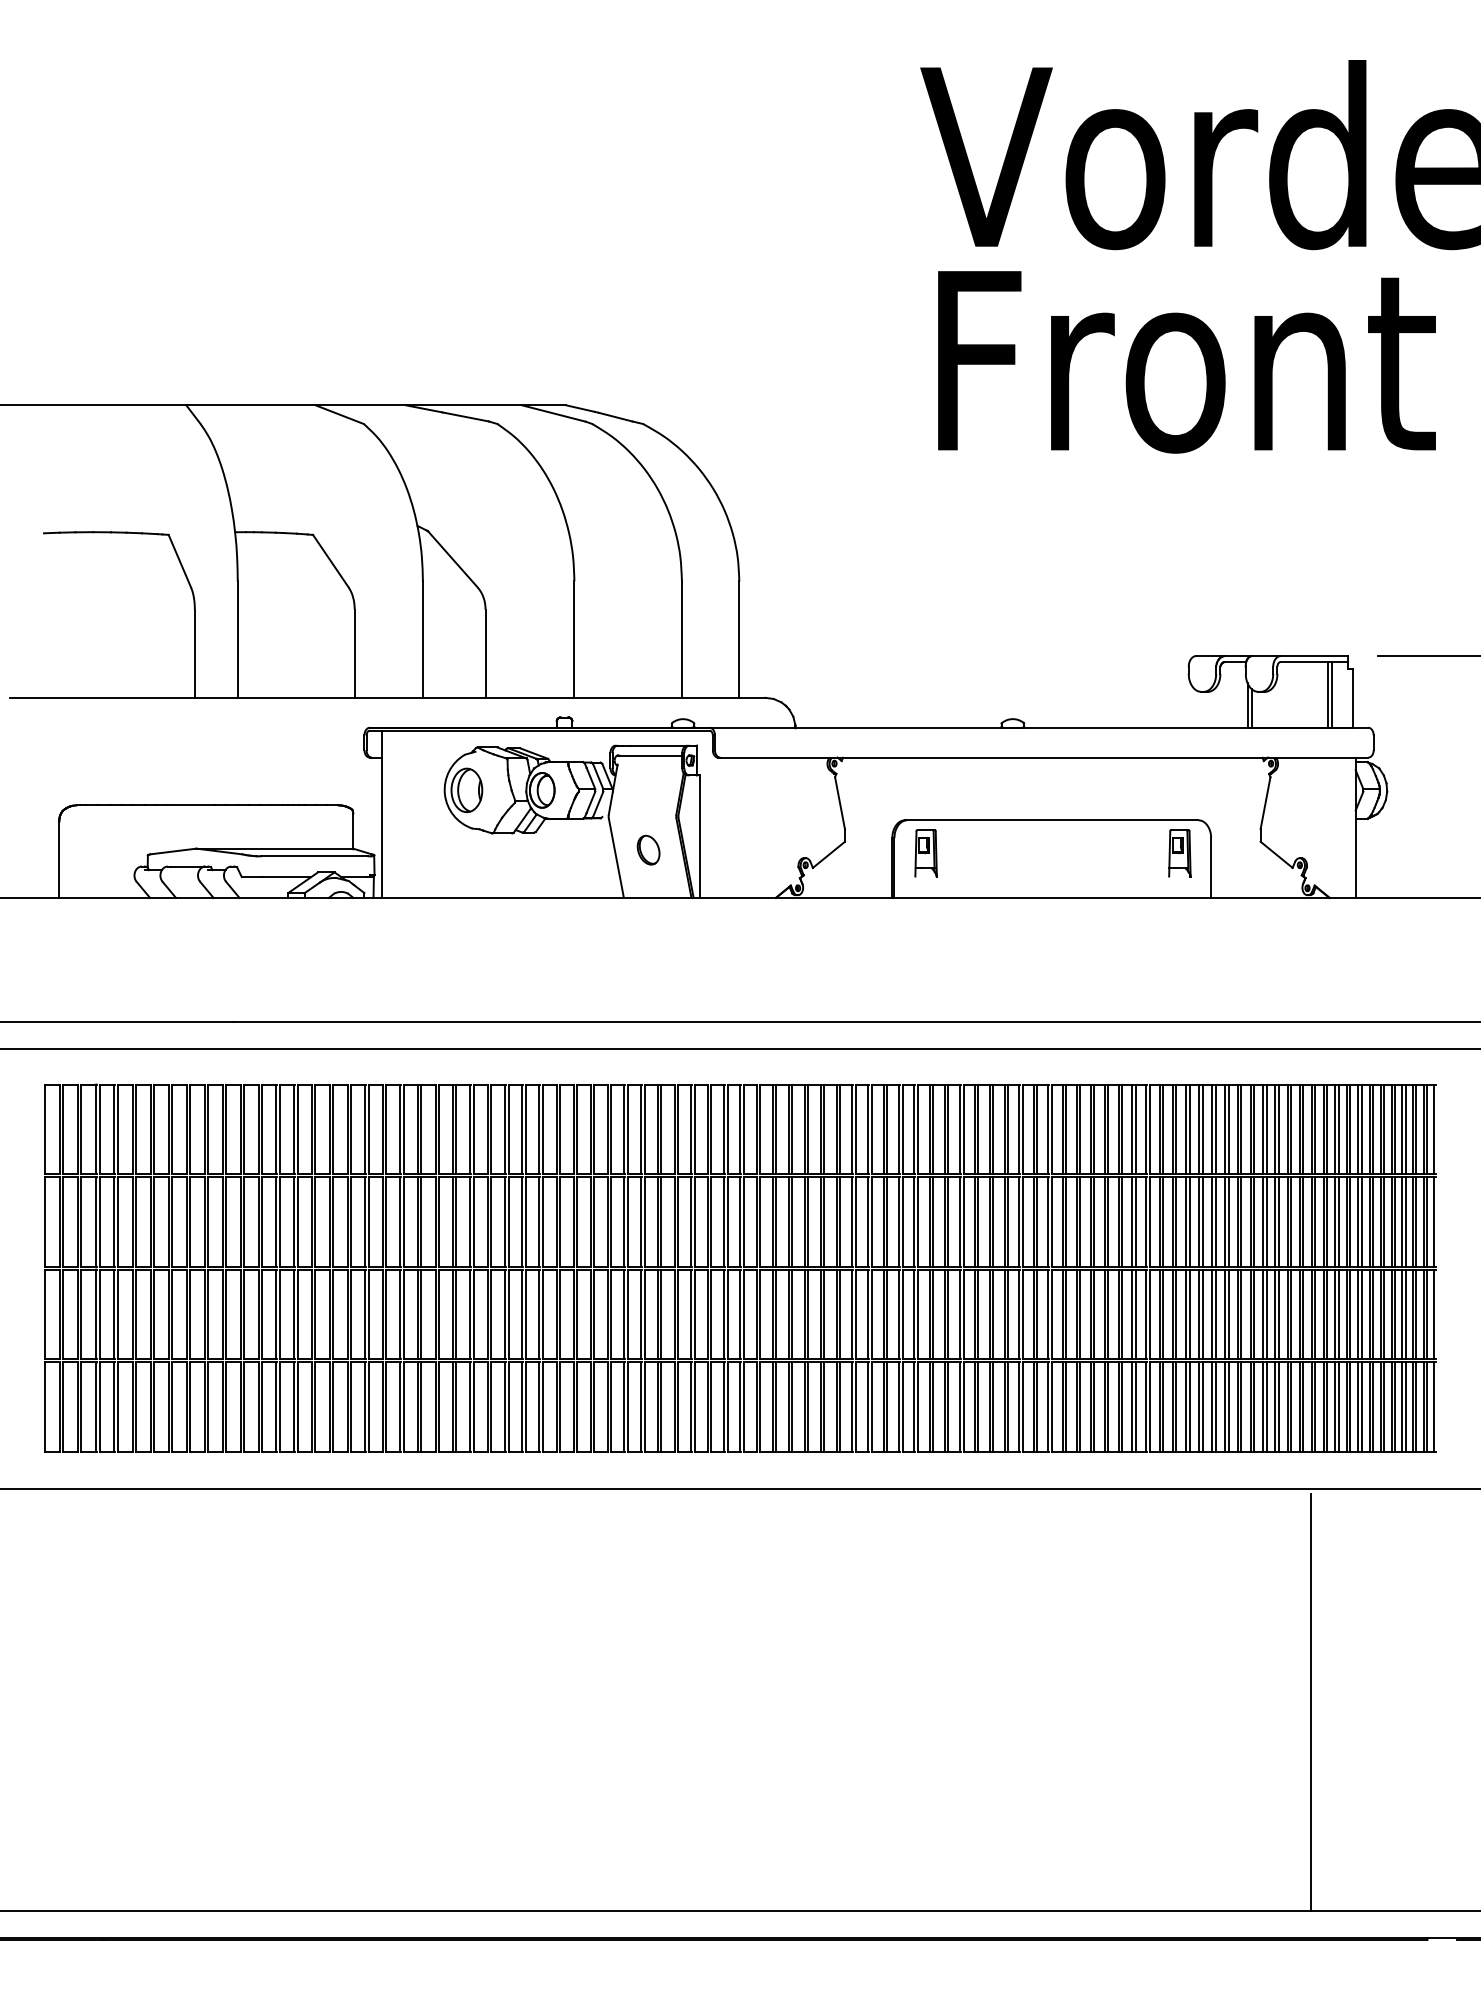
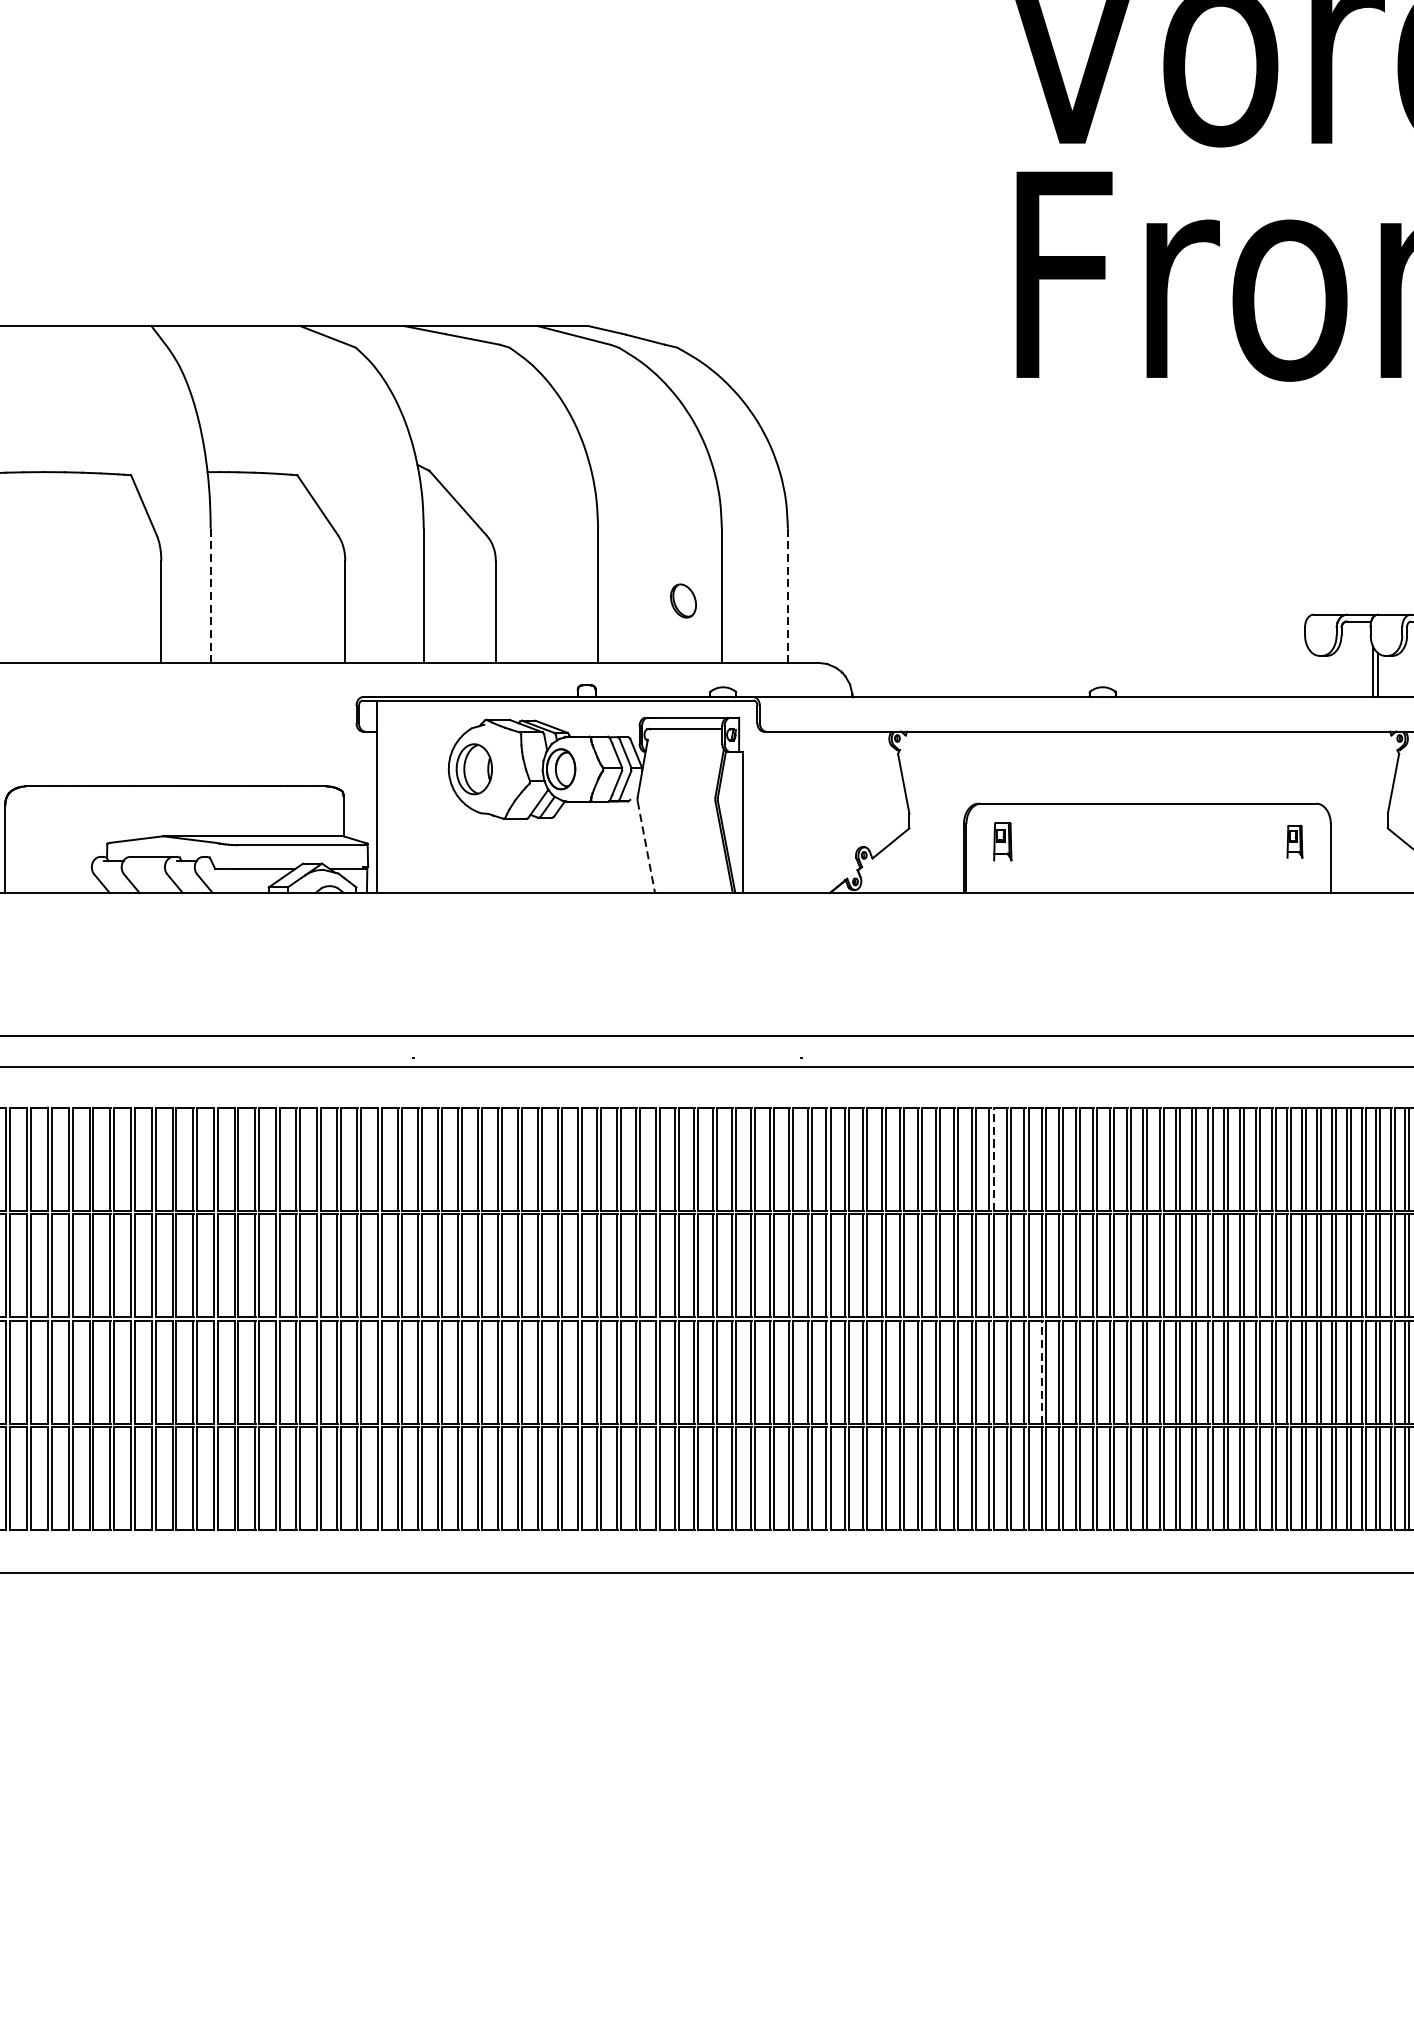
line: (237, 640) -> (210, 596), solid -> dashed
line: (739, 640) -> (788, 596), solid -> dashed
part: (648, 849) -> (683, 600), moved
part: (925, 853) -> (1002, 841), size x0.7
part: (1179, 853) -> (1294, 841), size x0.6
line: (616, 858) -> (646, 847), solid -> dashed
line: (918, 1129) -> (994, 1159), solid -> dashed
line: (959, 1314) -> (1041, 1372), solid -> dashed

